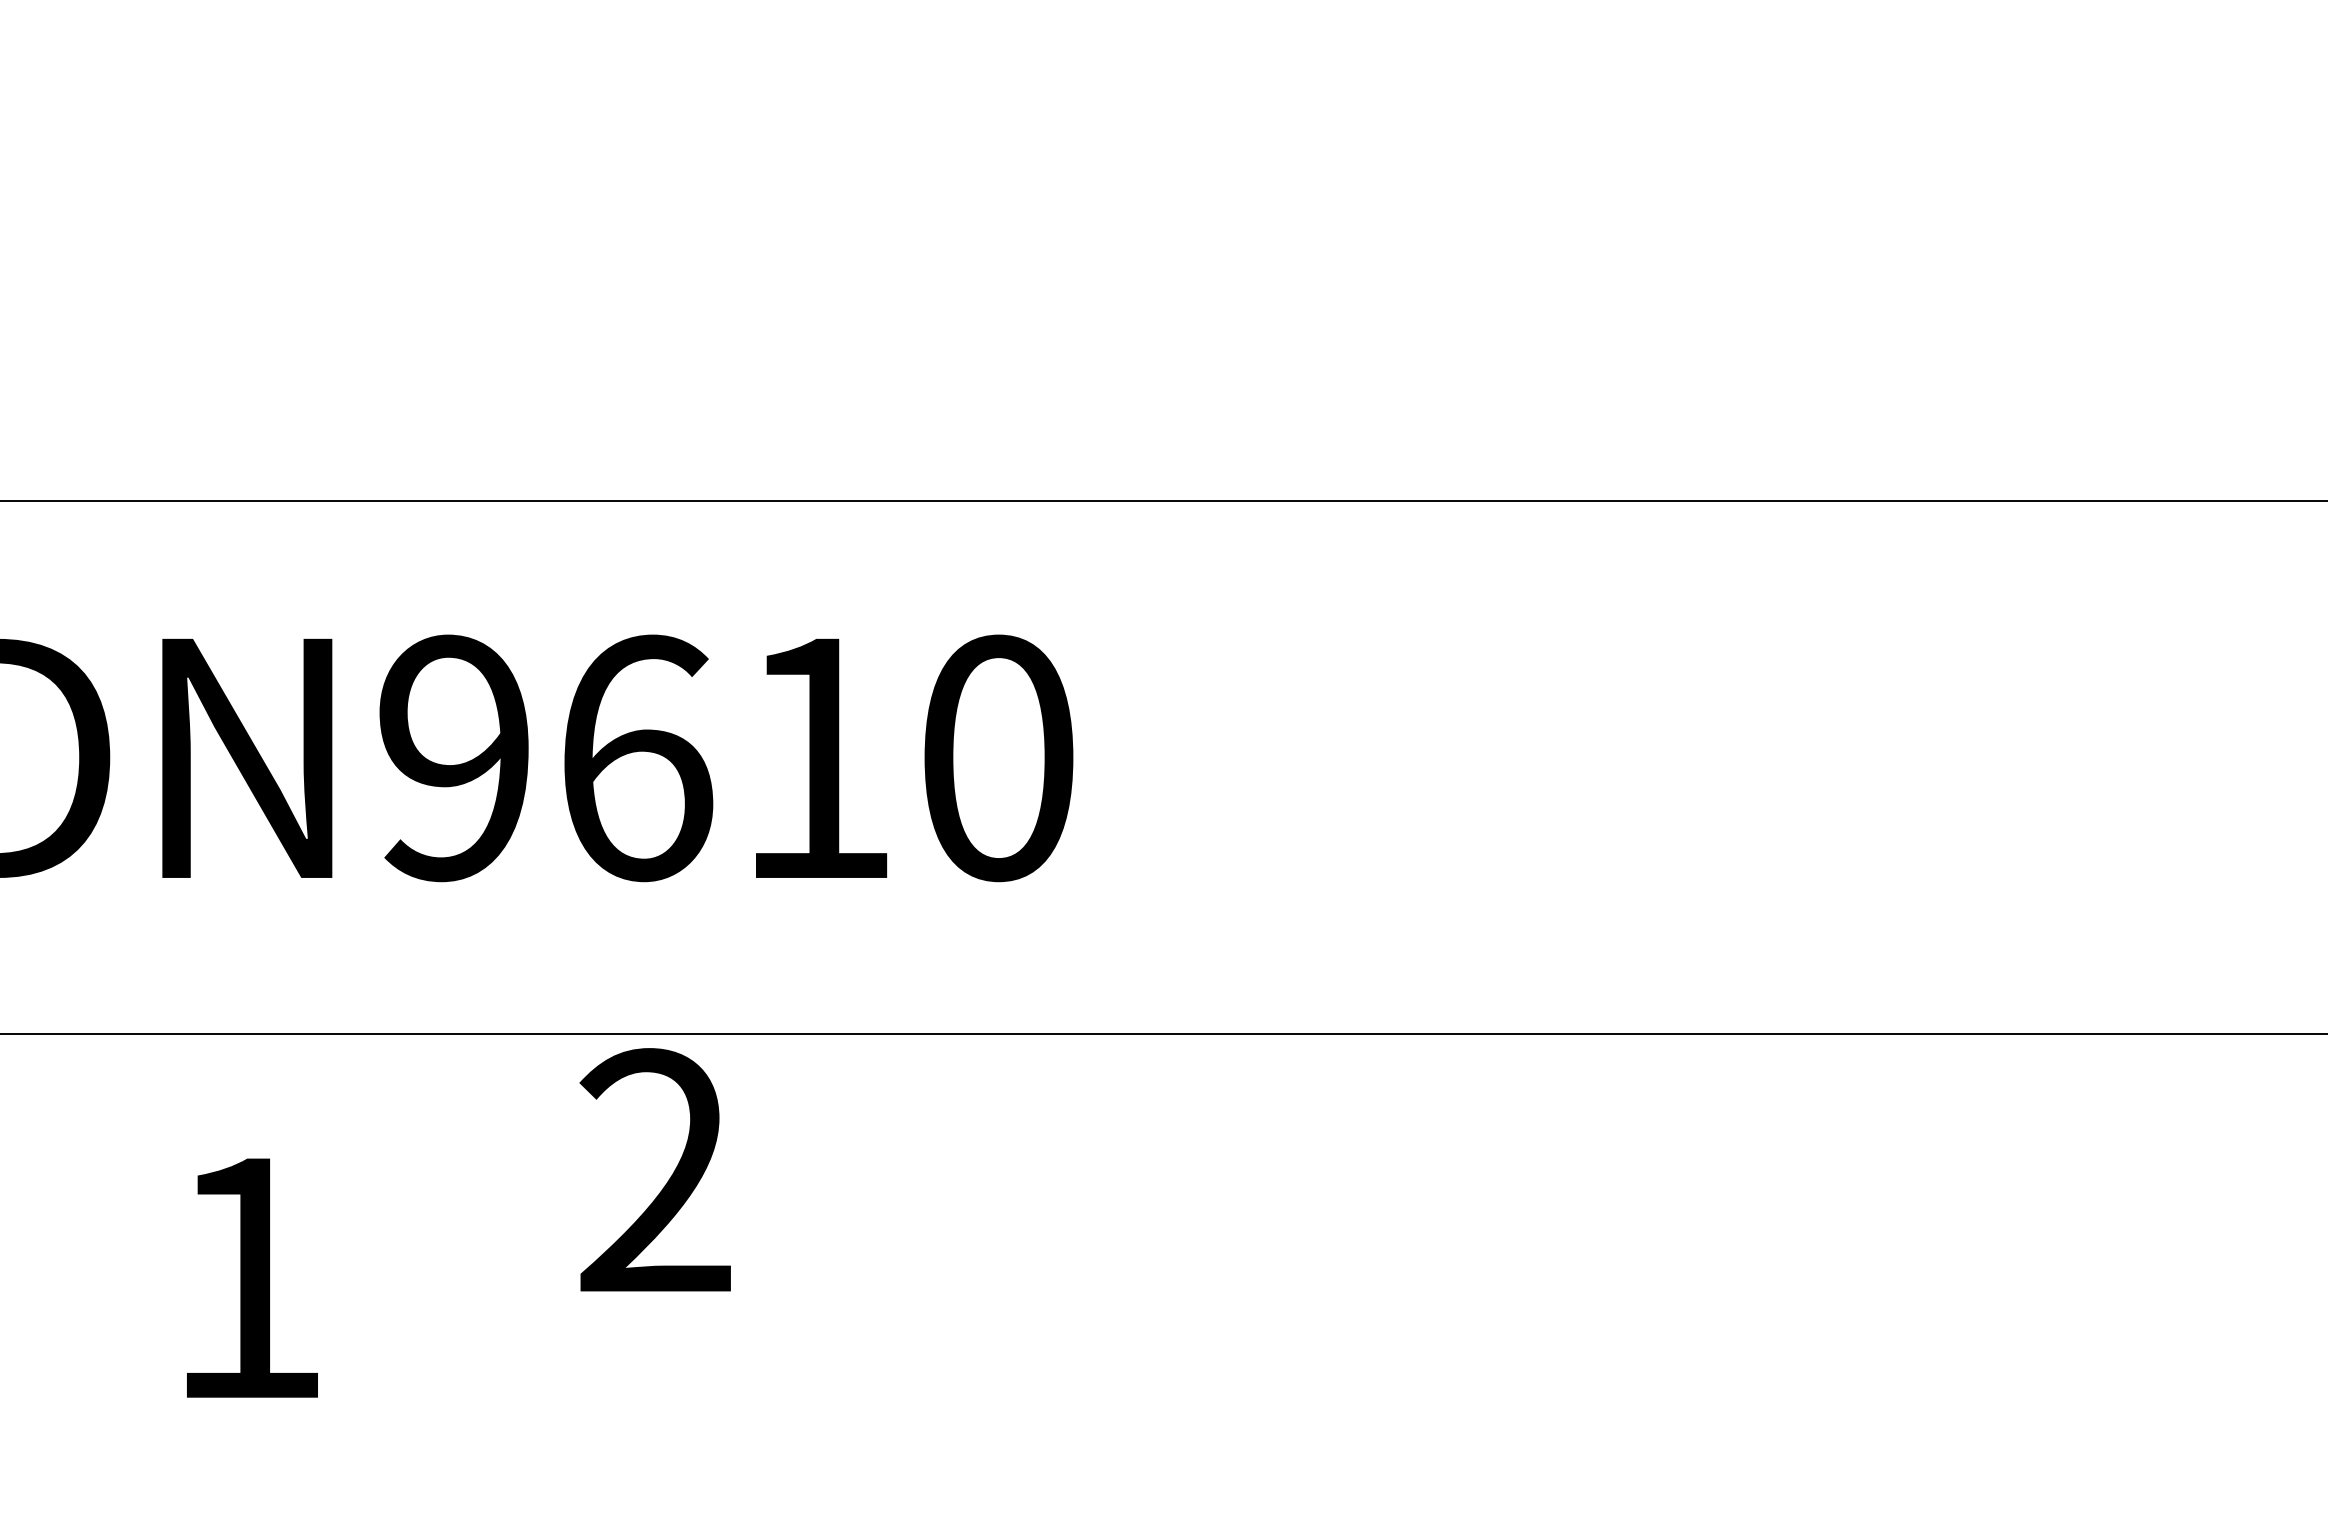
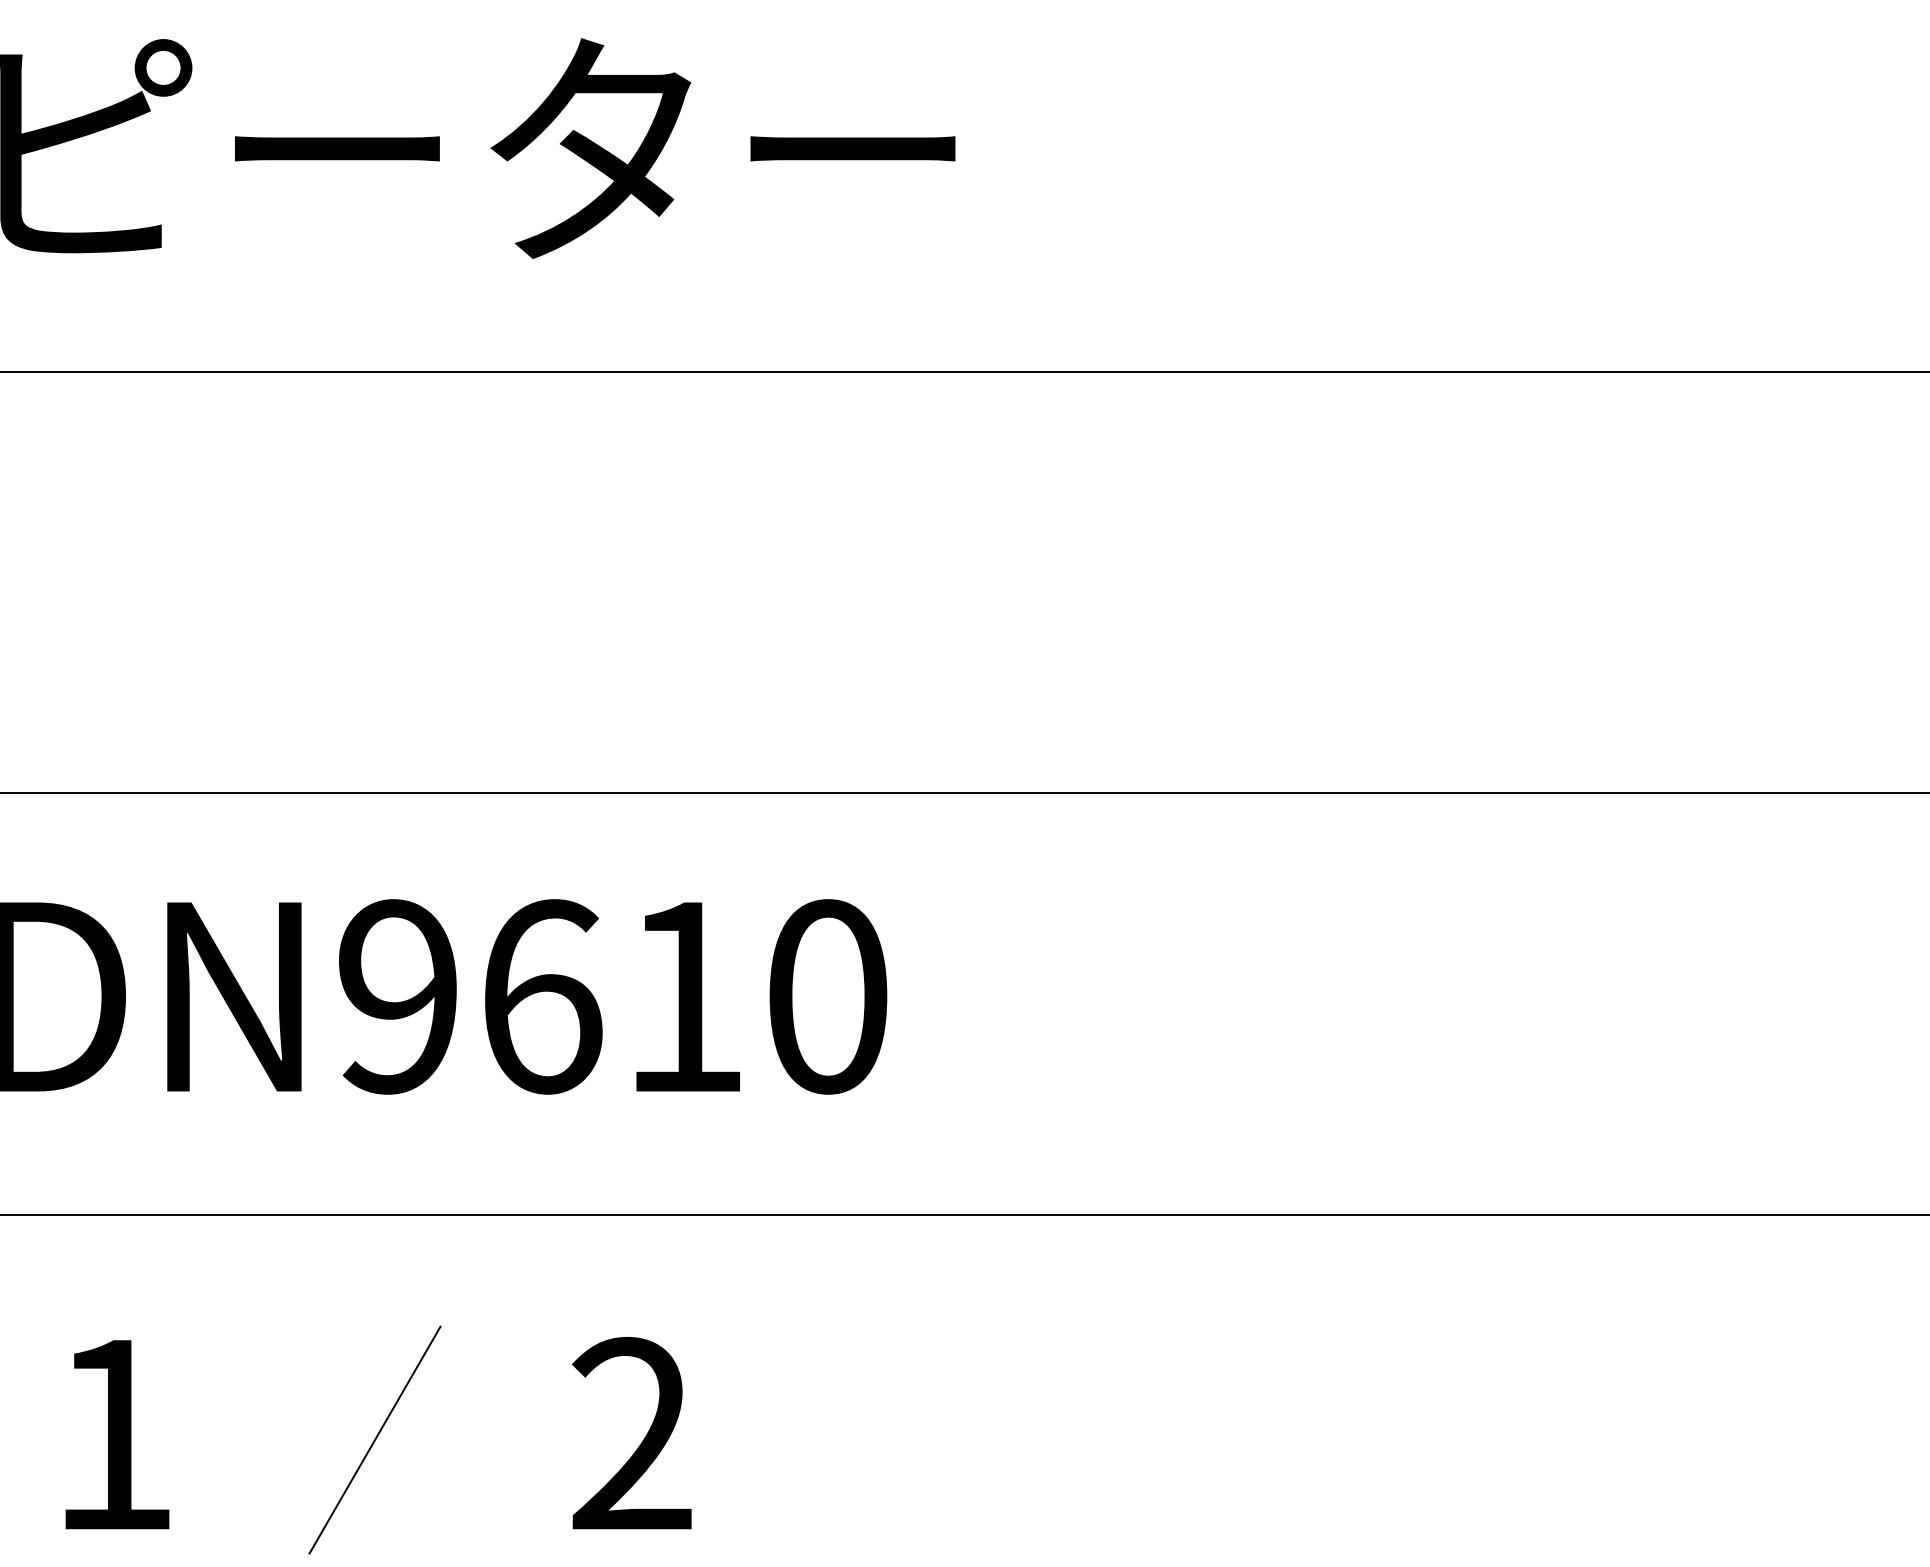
text: (654, 1170) -> (631, 1433), moved
text: (252, 1277) -> (117, 1434), moved
line: (424, 1318) -> (374, 1439), added

